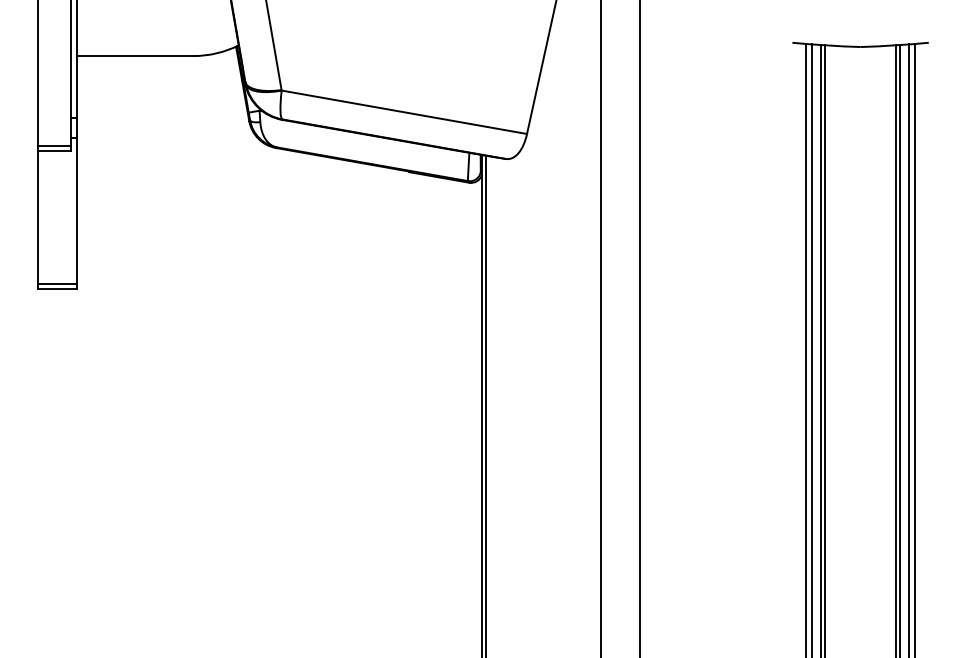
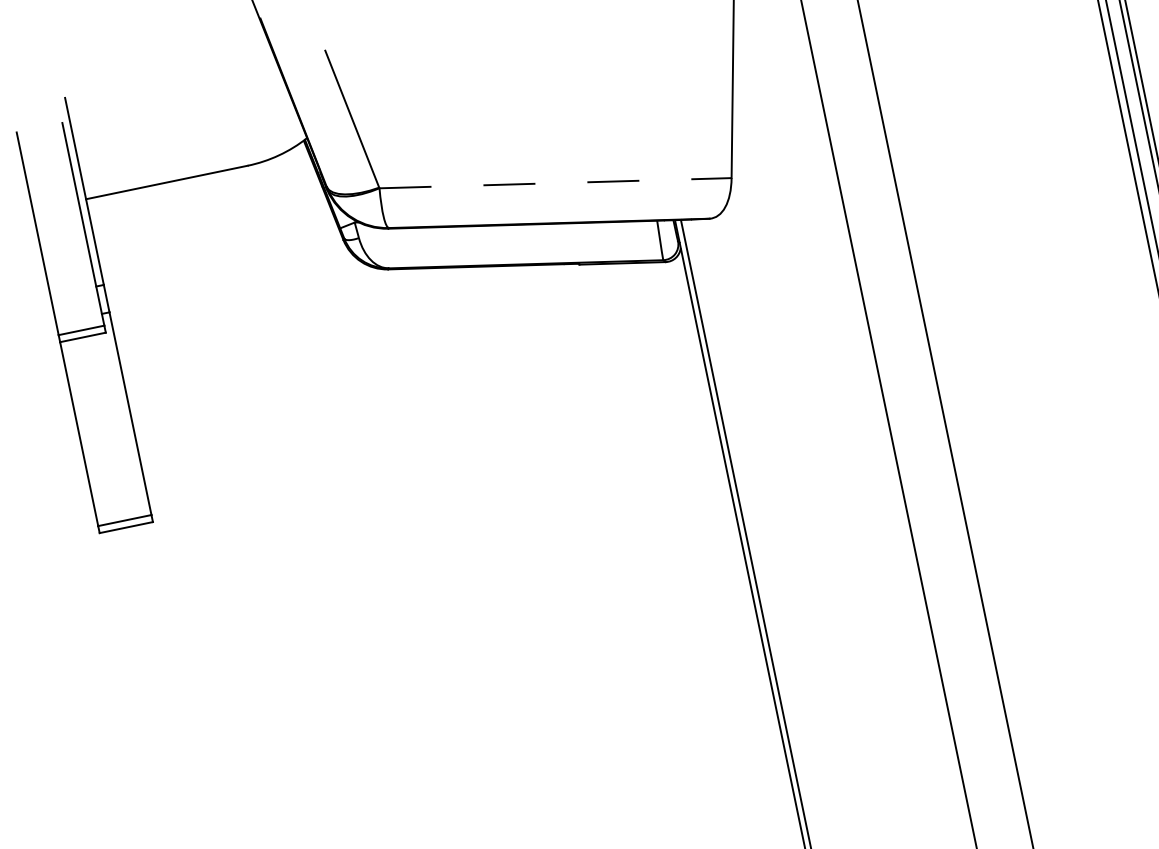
line: (404, 112) -> (555, 183), solid -> dashed

